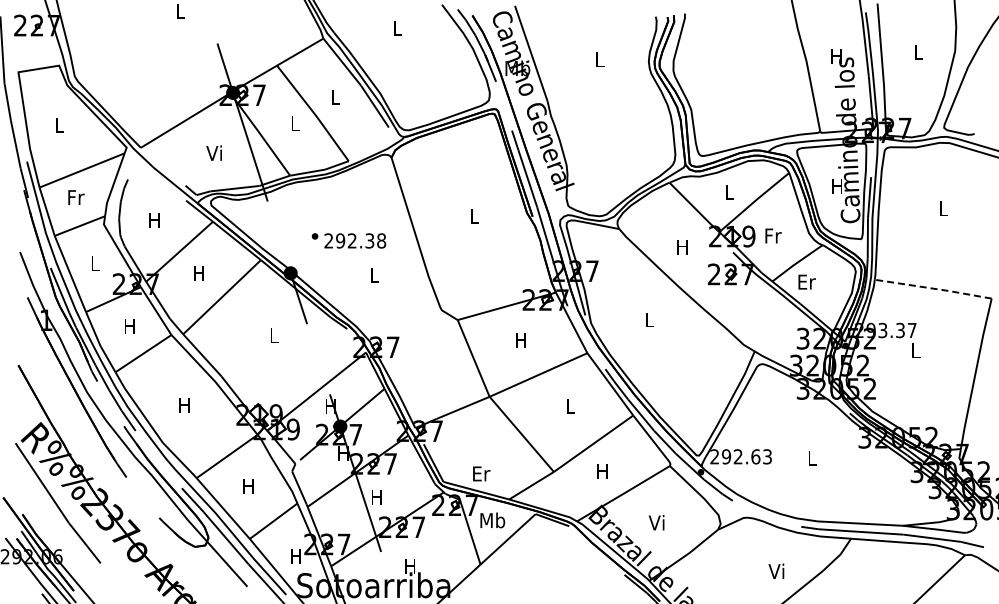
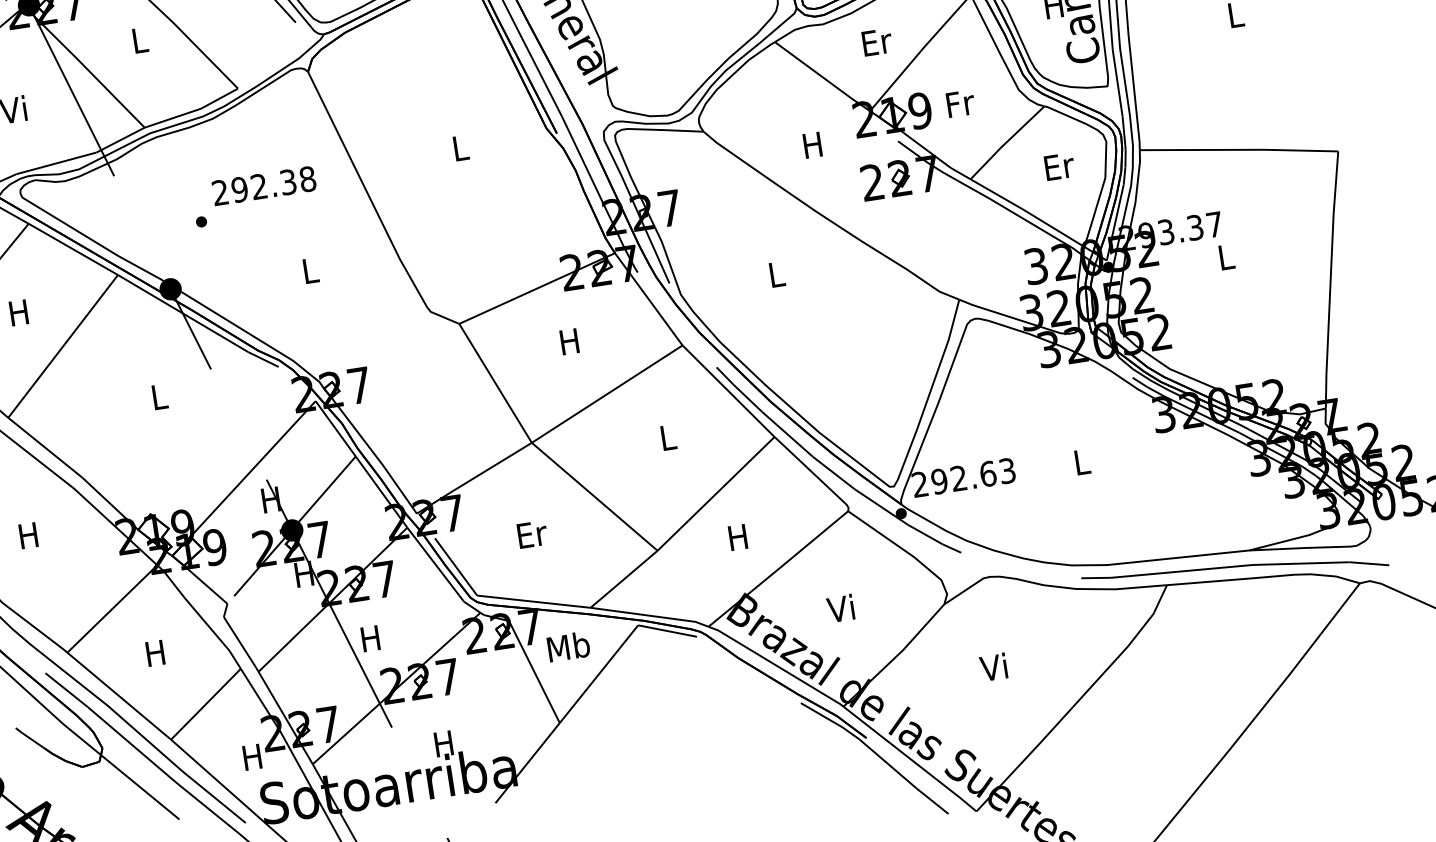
text: (729, 191) -> (876, 41), L -> Er
text: (355, 240) -> (264, 185), moved
text: (806, 281) -> (1058, 165), moved
line: (933, 288) -> (1239, 149), dashed -> solid
text: (481, 473) -> (532, 533), moved
text: (776, 570) -> (993, 665), moved

